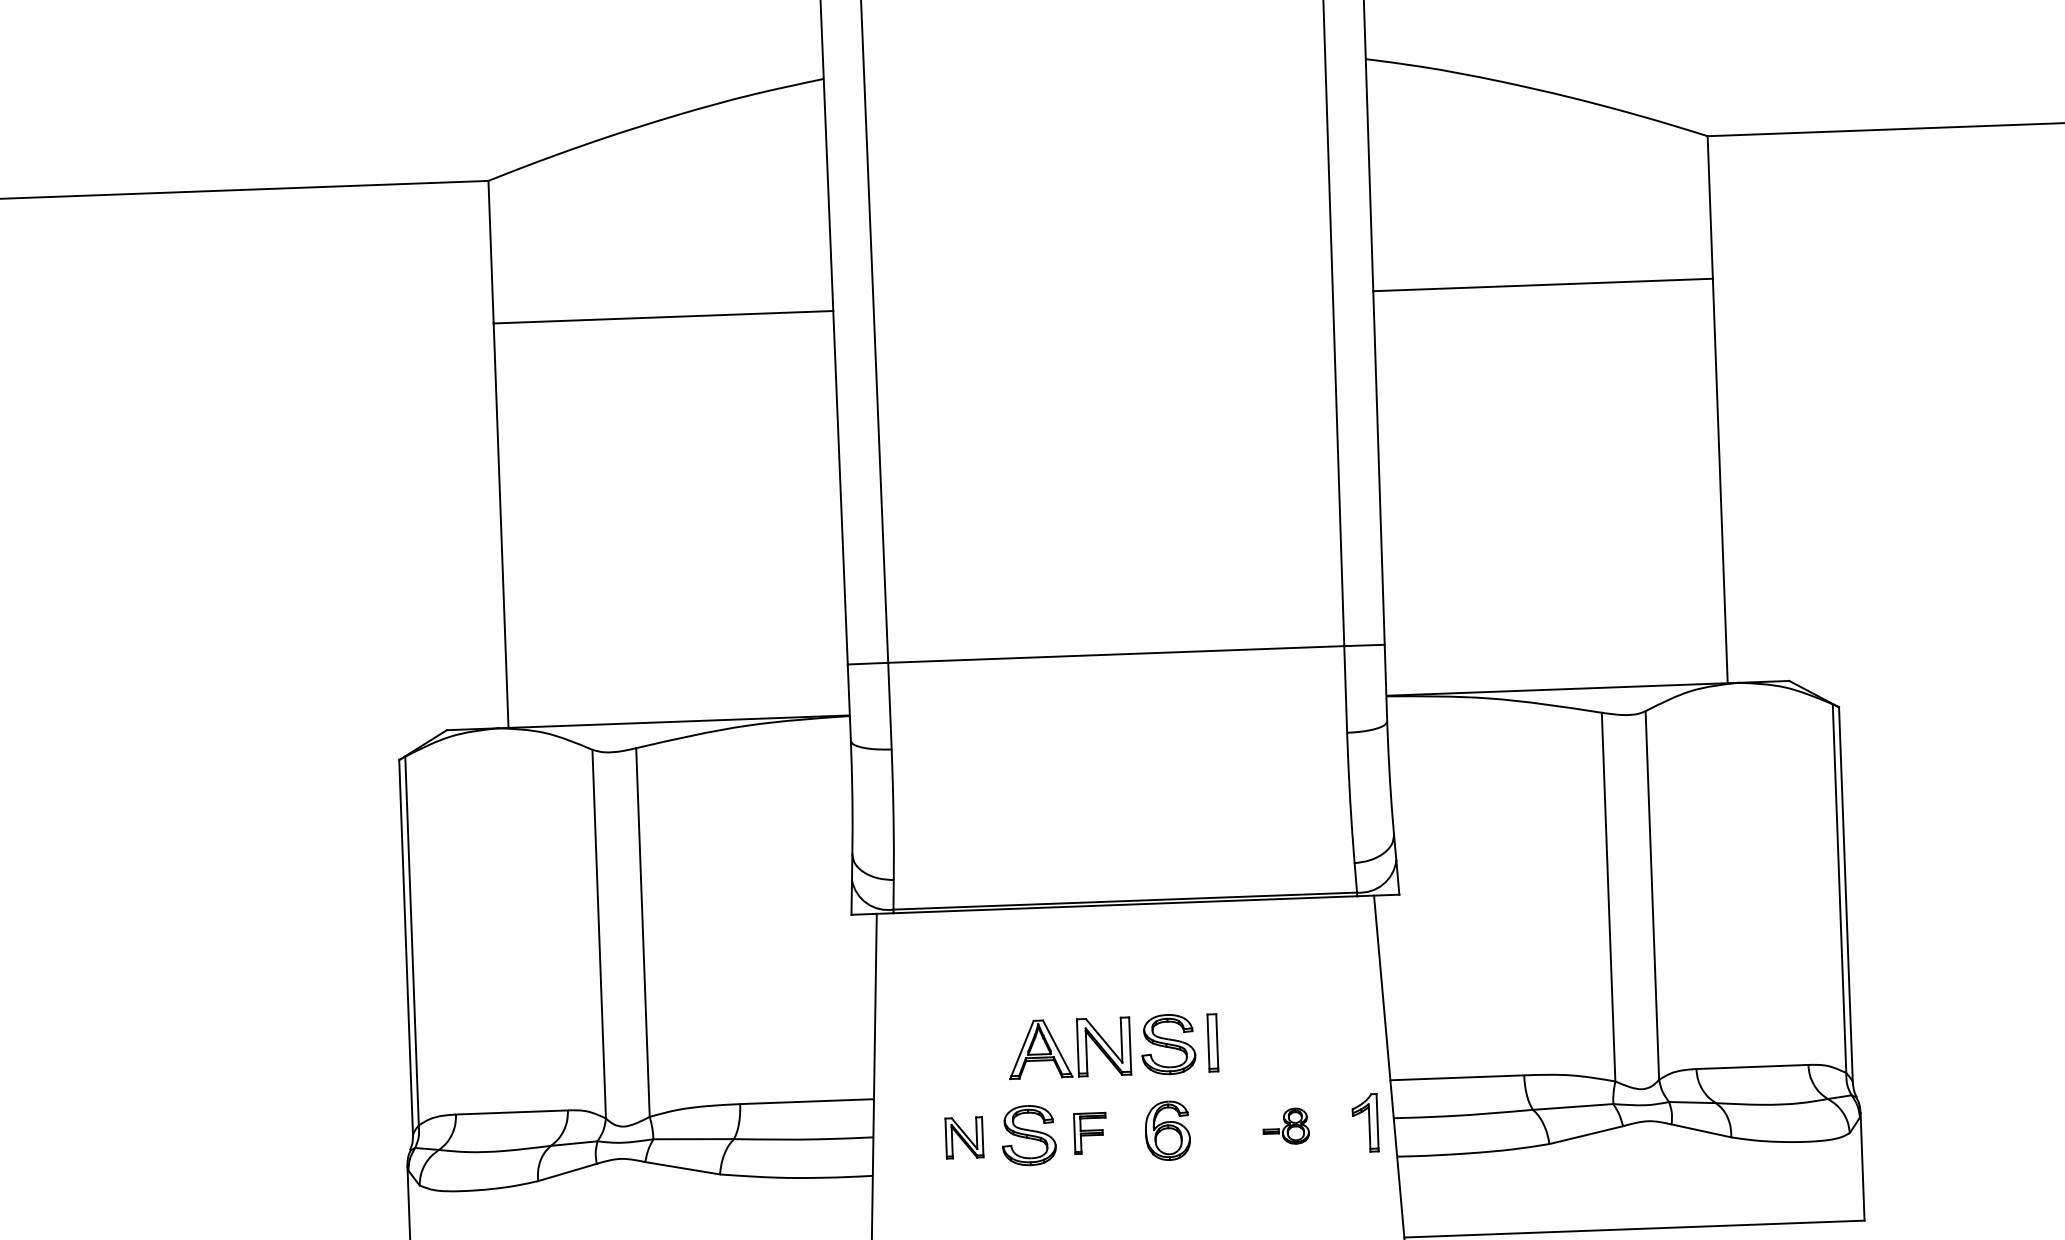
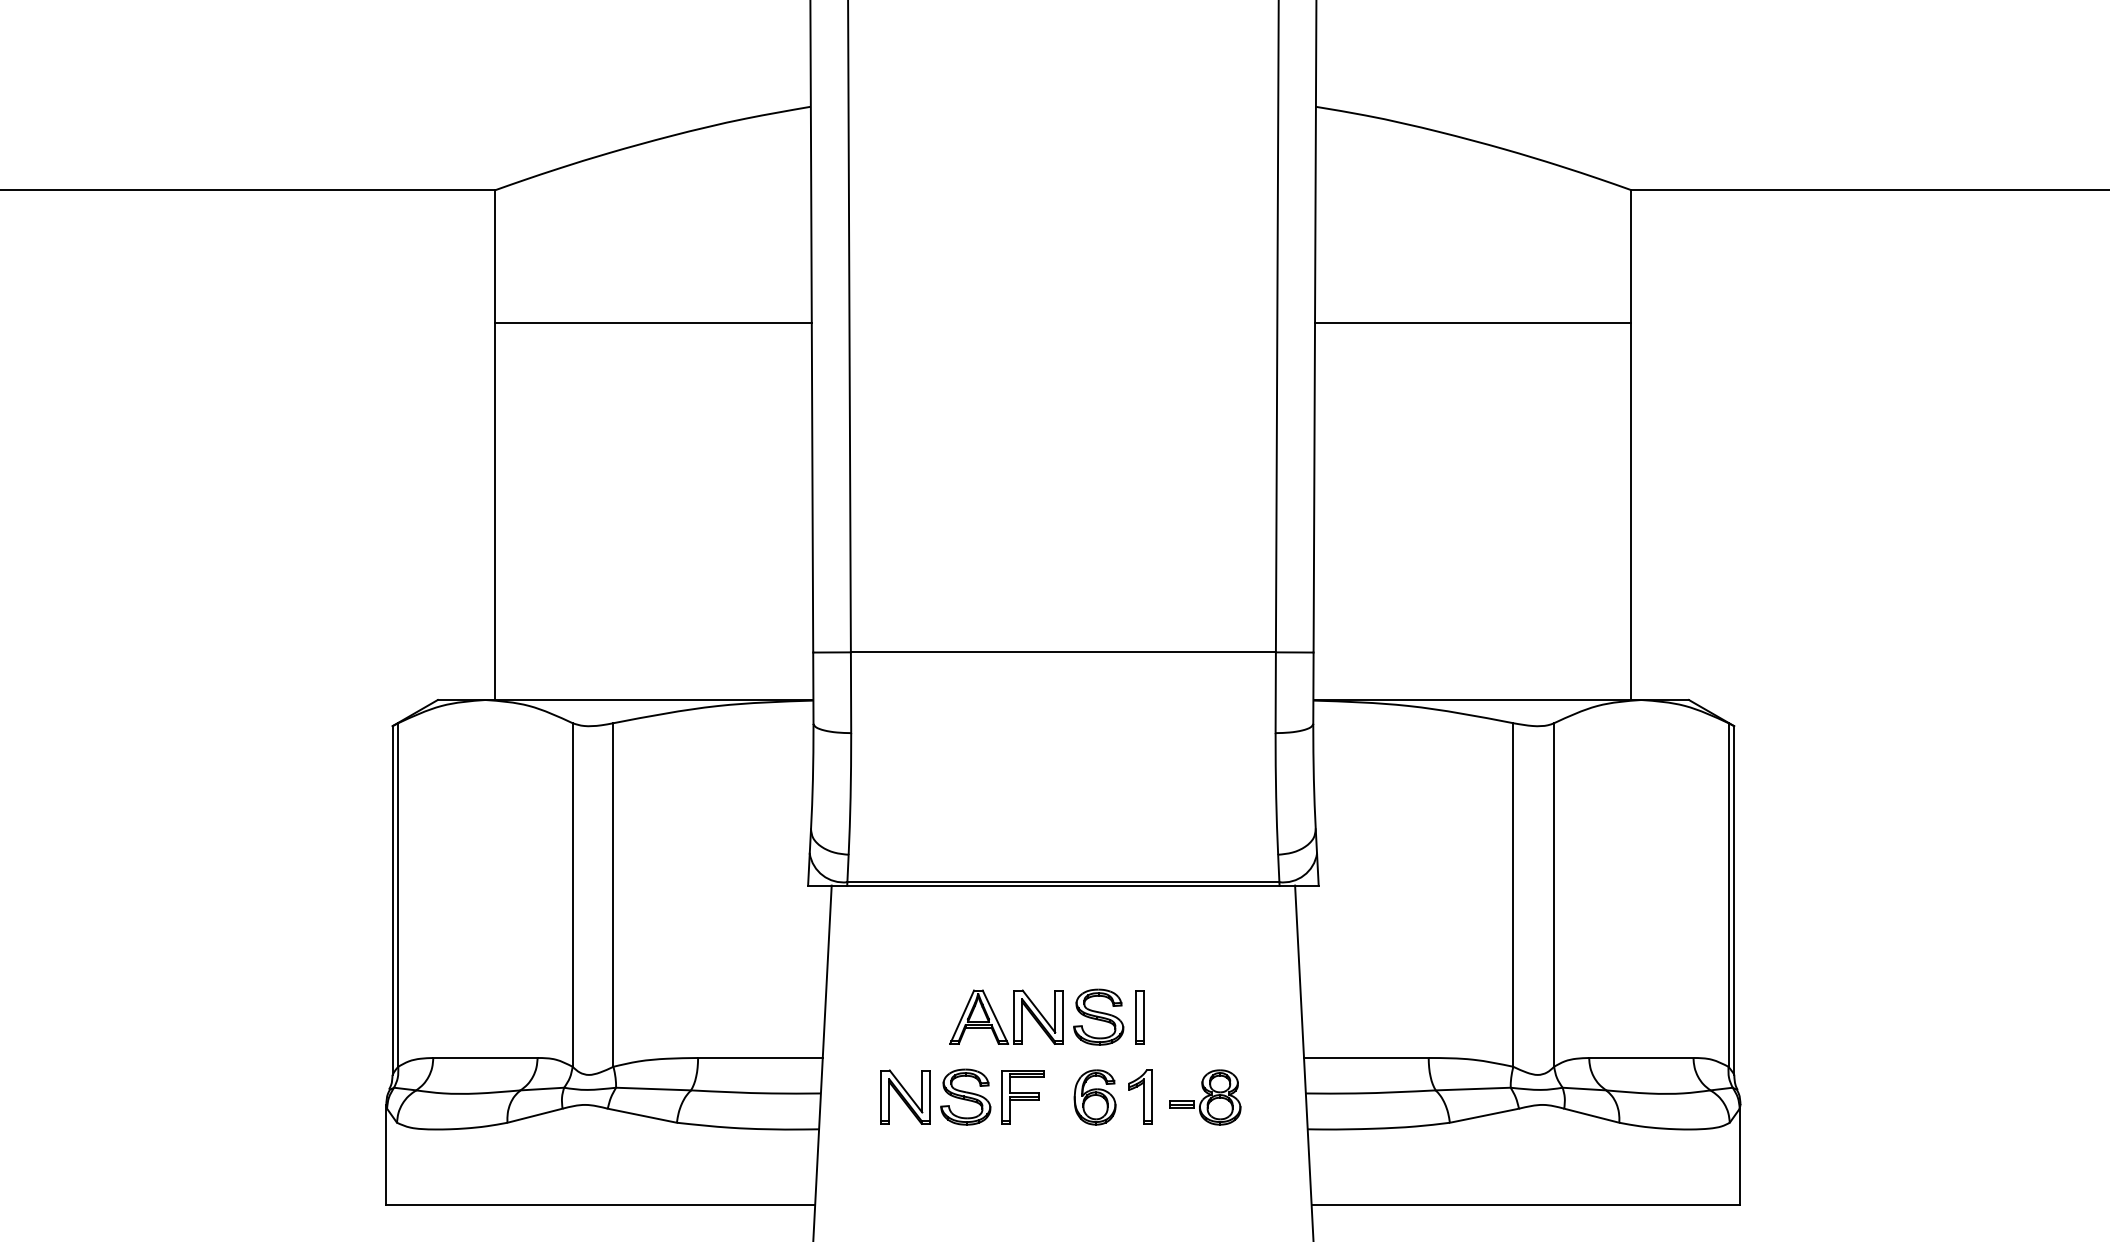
part: (1365, 1122) -> (1140, 1096), moved
part: (1286, 1126) -> (1205, 1097), size x1.67
part: (1089, 1133) -> (1022, 1097), size x1.43
part: (964, 1137) -> (905, 1096), size x1.43

